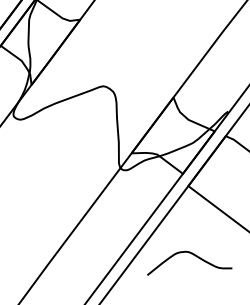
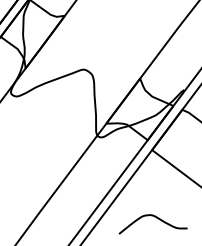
curve: (193, 256) -> (156, 218), moved

